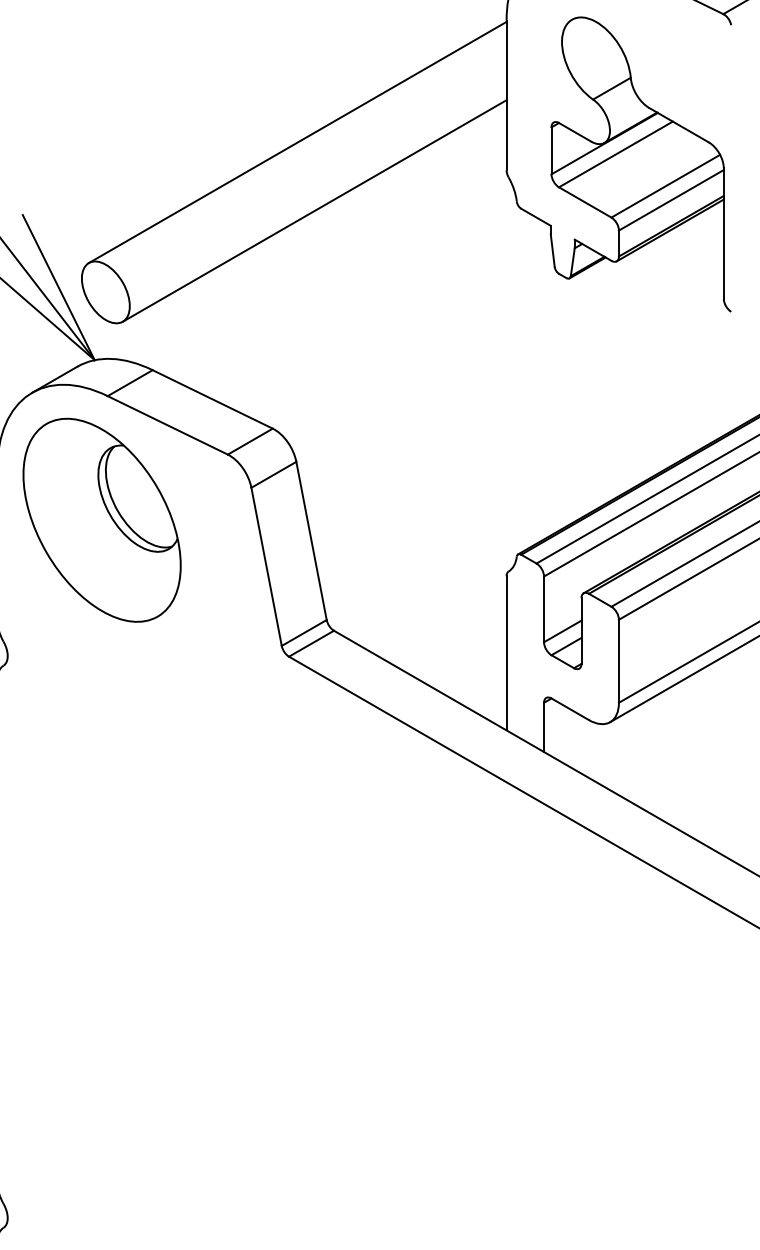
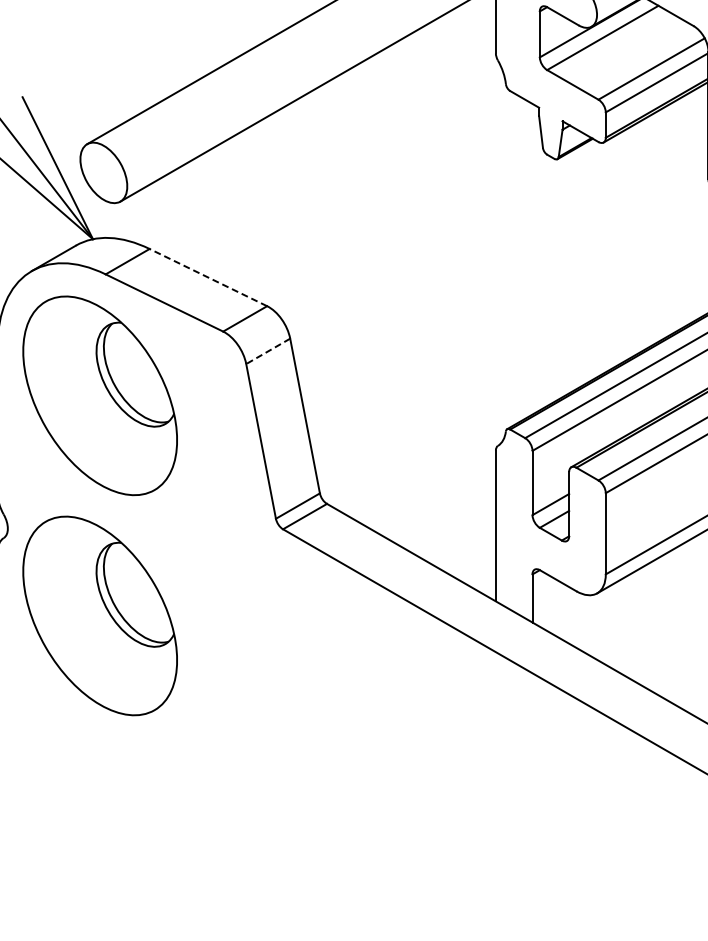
line: (212, 399) -> (208, 277), solid -> dashed
line: (273, 474) -> (267, 351), solid -> dashed
part: (101, 744) -> (99, 615), added

